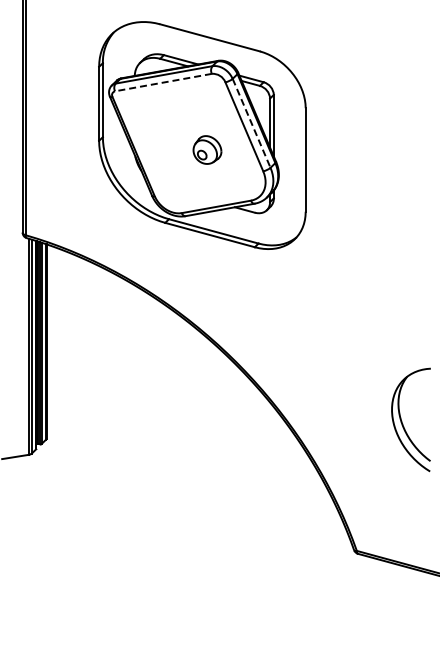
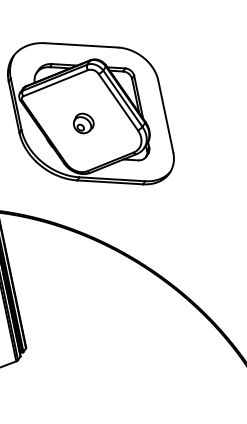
line: (162, 82) -> (55, 83), dashed -> solid
line: (251, 123) -> (122, 98), dashed -> solid
part: (207, 149) -> (83, 123), moved

